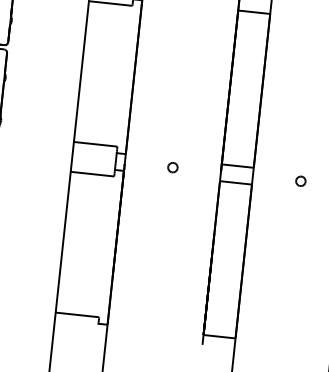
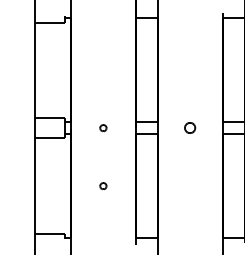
part: (301, 181) -> (190, 128), size x1.6
part: (163, 253) -> (103, 186), added

